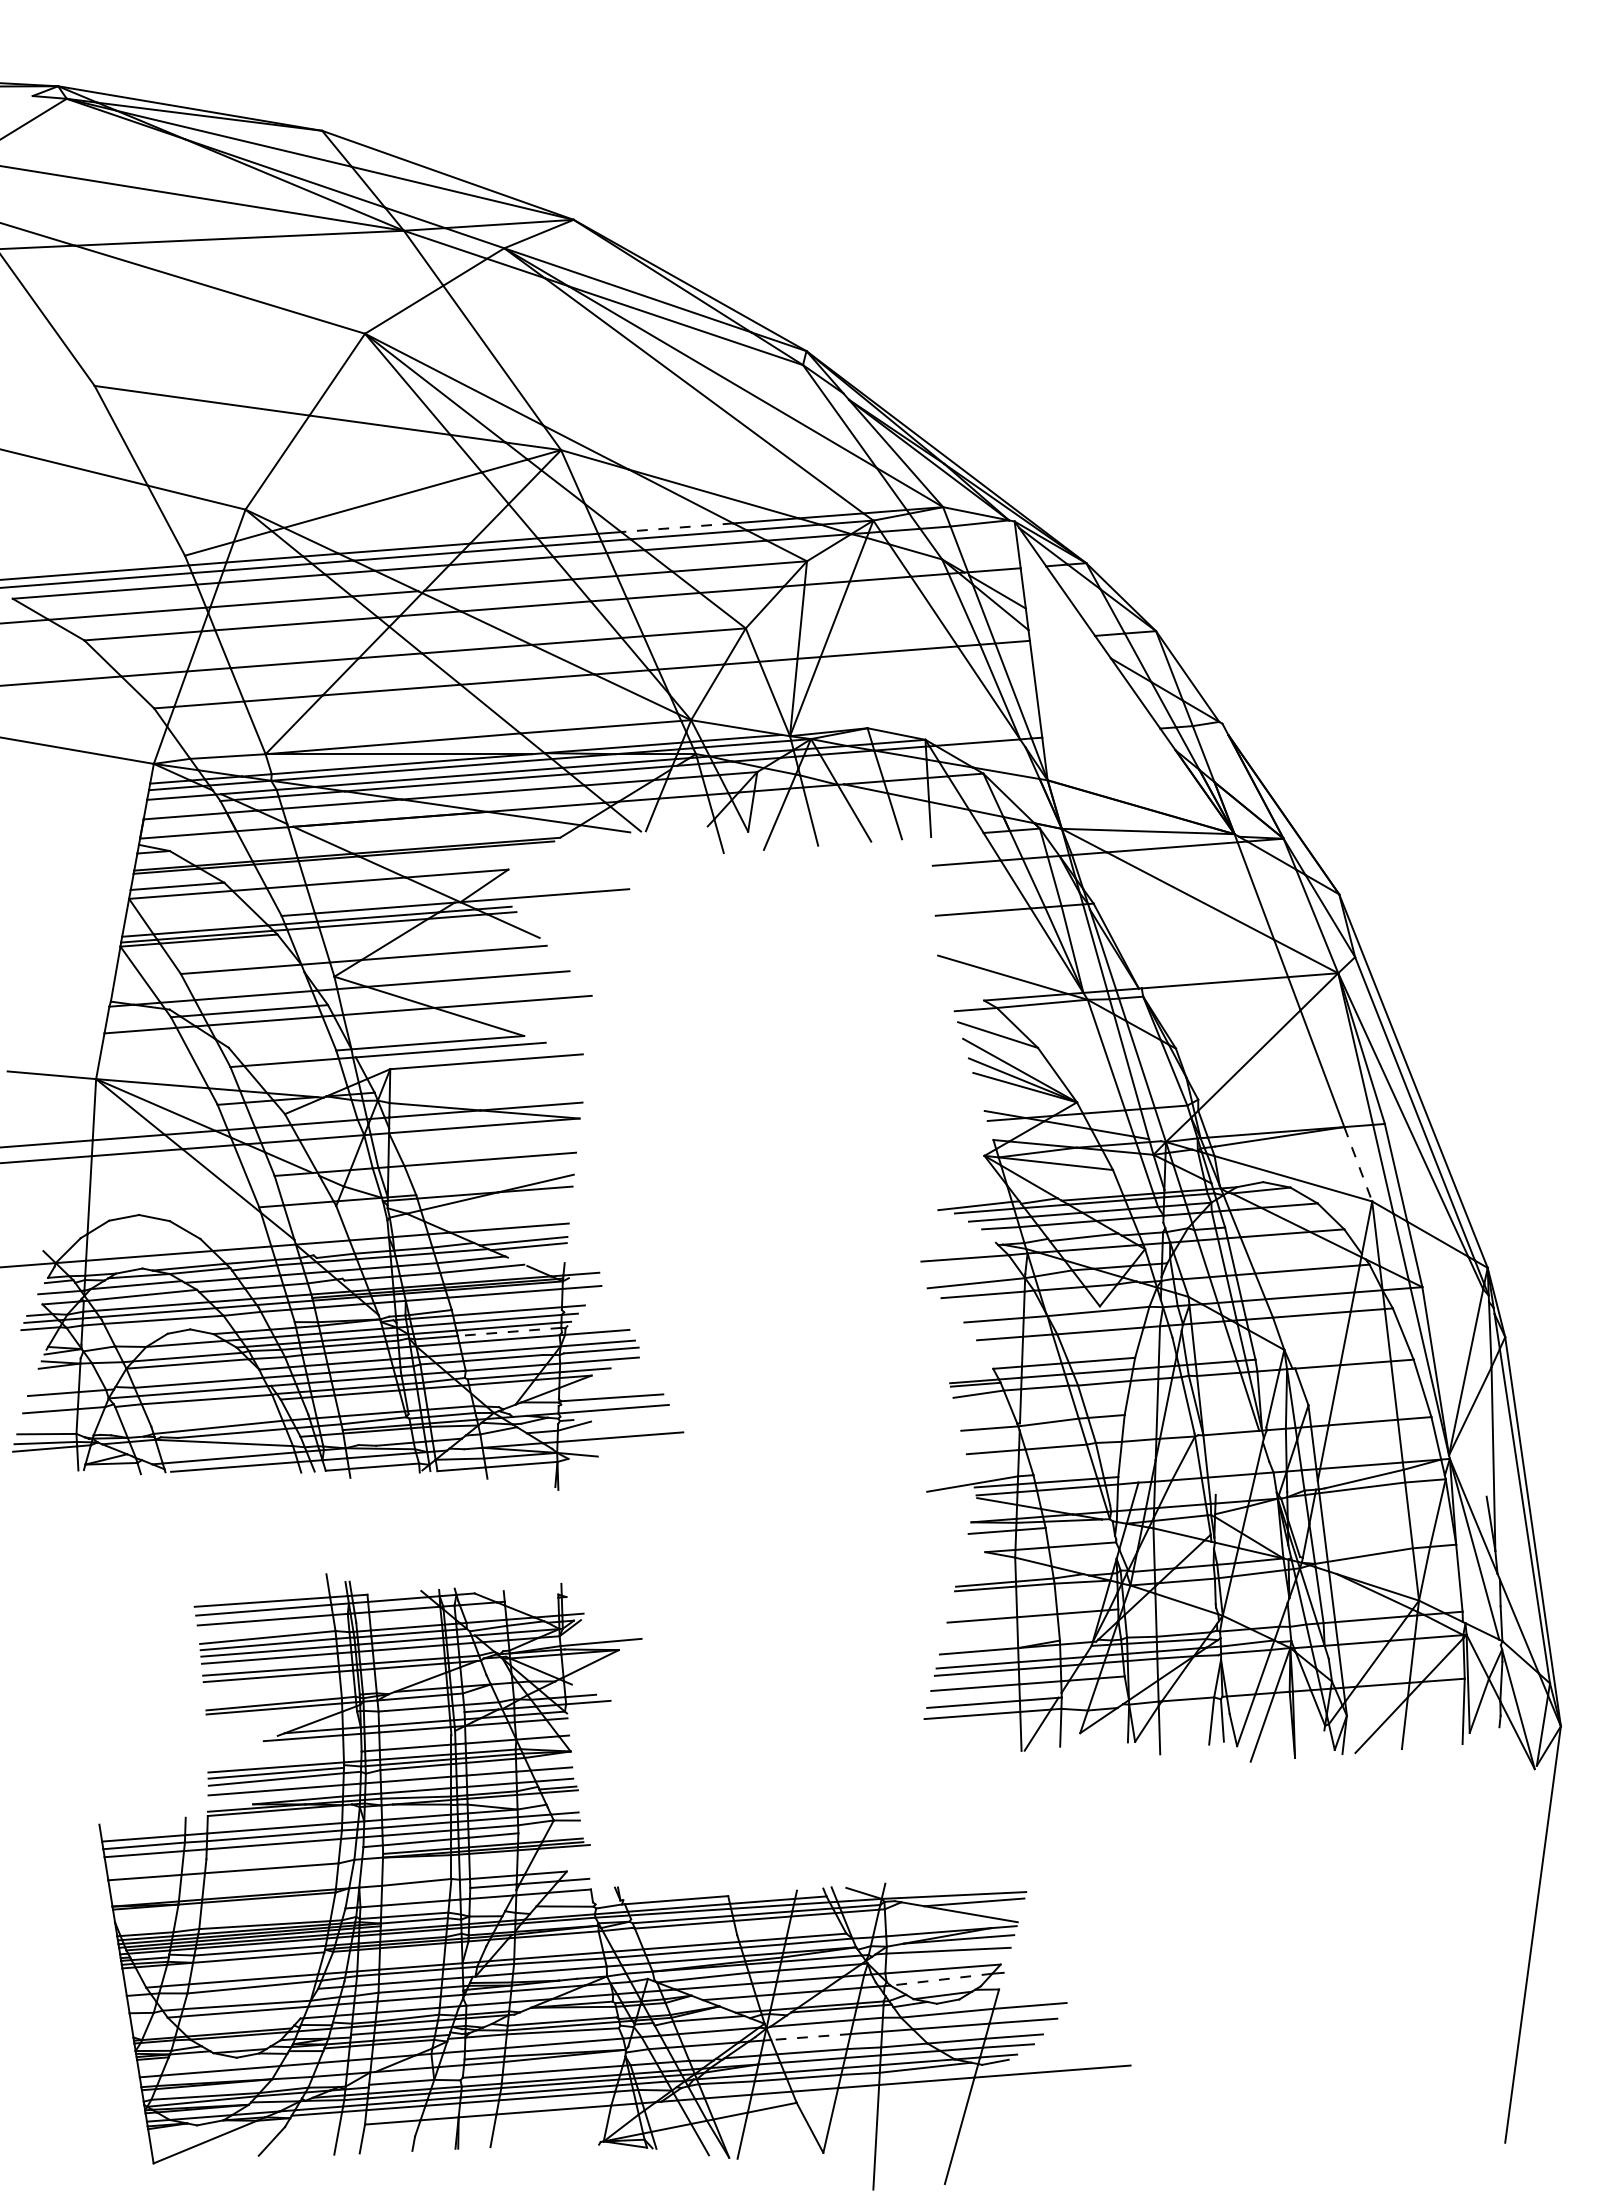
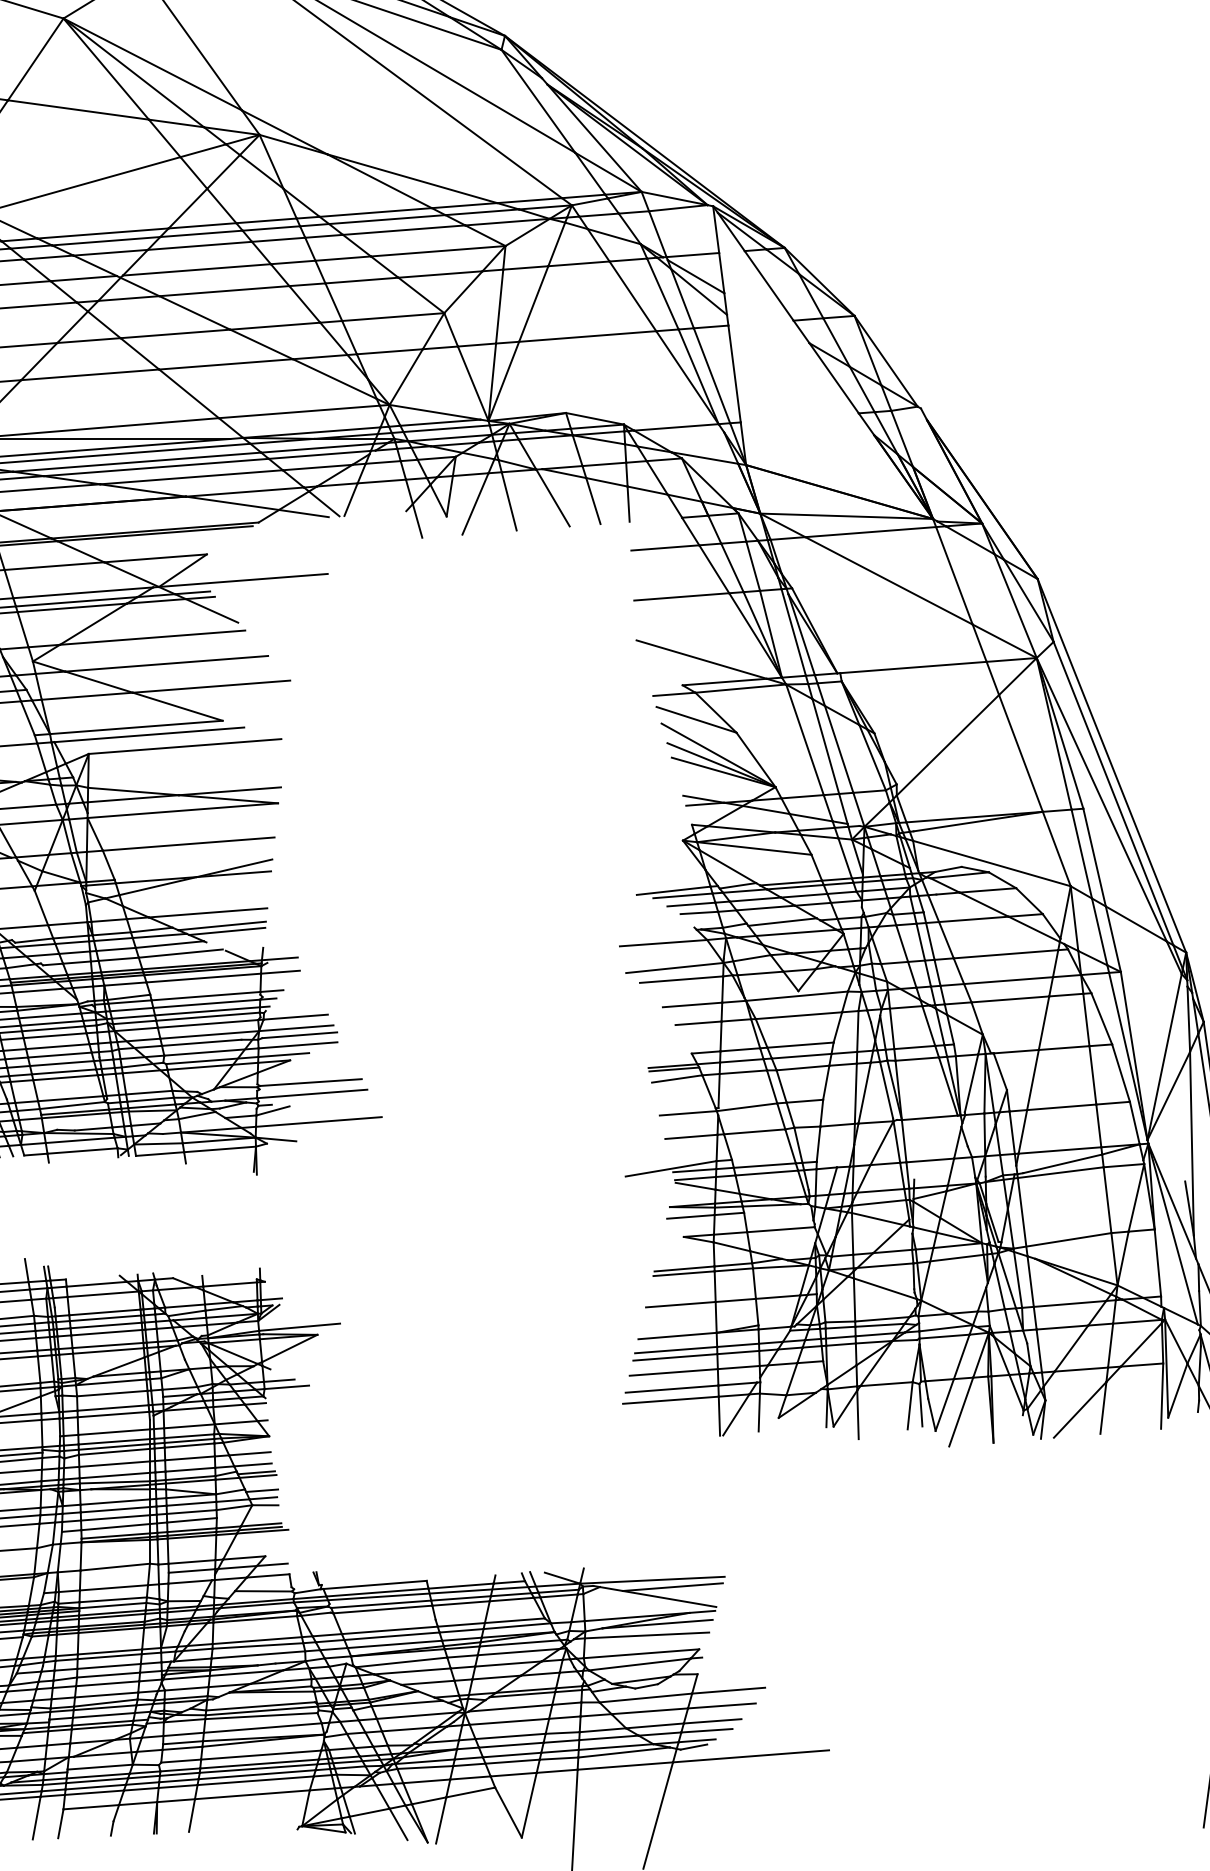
line: (676, 527) -> (375, 212), dashed -> solid
line: (1358, 1164) -> (1057, 849), dashed -> solid
line: (509, 1331) -> (208, 1016), dashed -> solid
line: (531, 1599) -> (230, 1284), added
line: (563, 1805) -> (262, 1490), added
line: (940, 1979) -> (639, 1664), dashed -> solid
line: (810, 2037) -> (509, 1722), dashed -> solid

